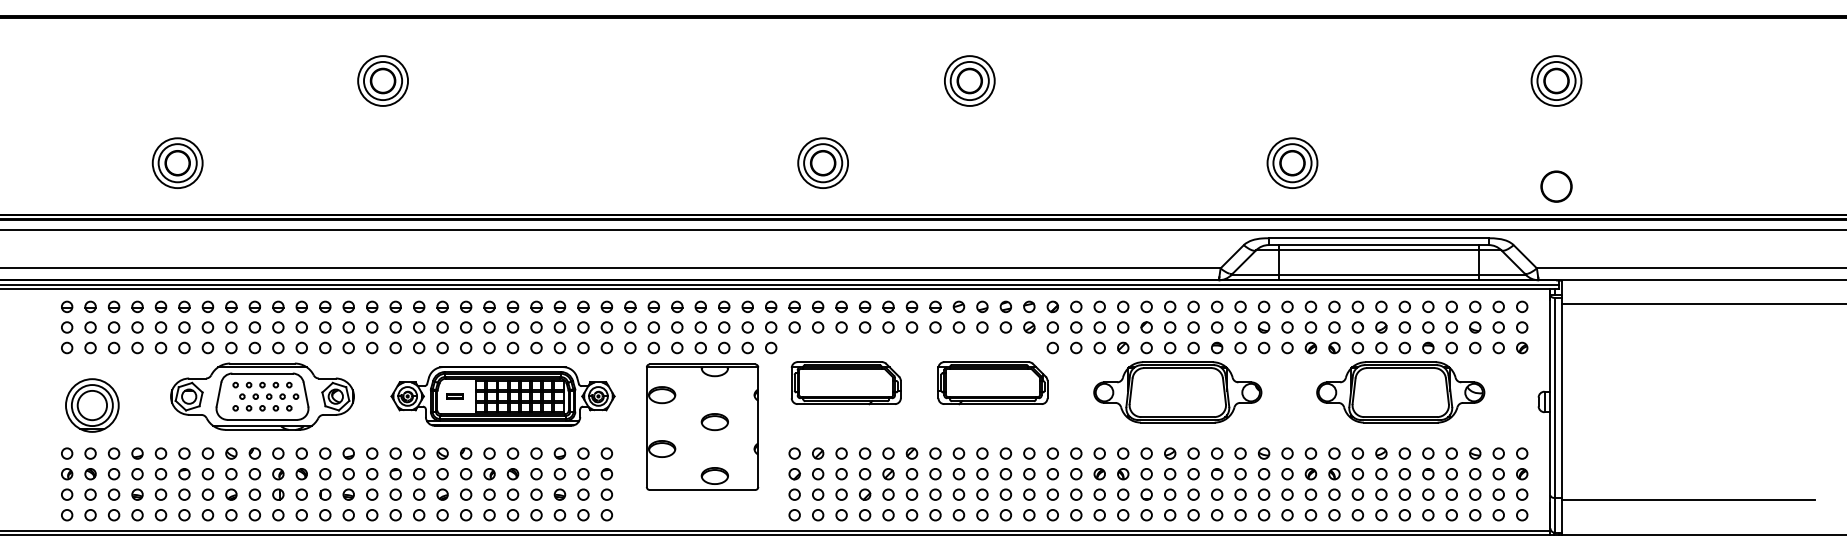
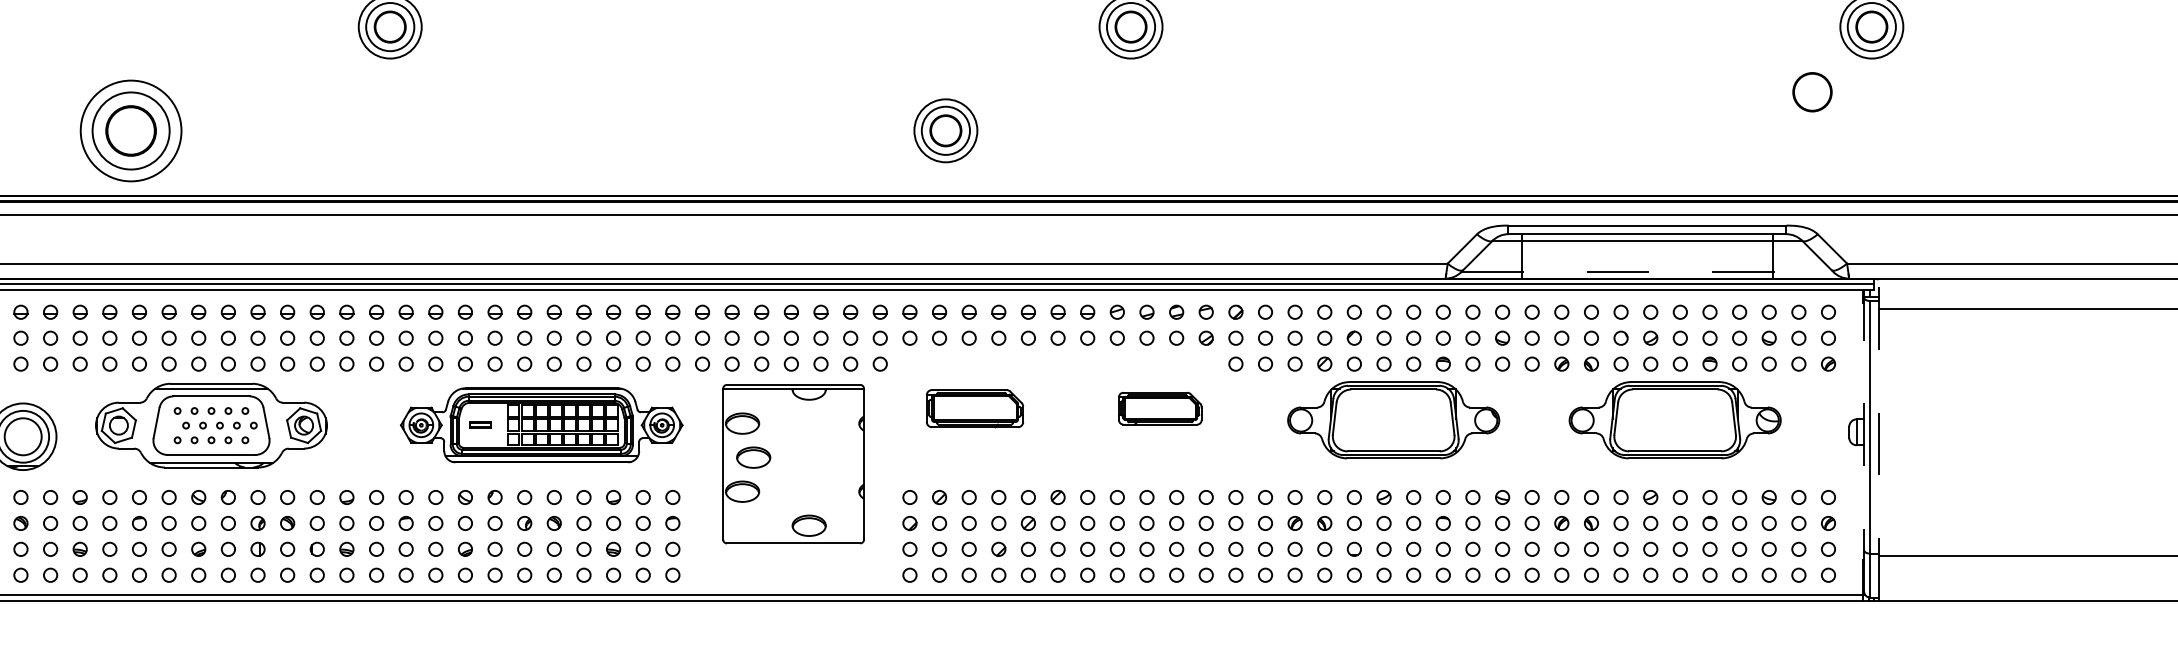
part: (177, 162) -> (130, 129), size x1.6
part: (1292, 162) -> (1538, 129), removed
circle: (1556, 186) -> (1812, 92), moved
line: (1379, 275) -> (1648, 272), solid -> dashed
part: (845, 383) -> (974, 408), size x0.7
part: (992, 383) -> (1159, 408), size x0.6
part: (262, 396) -> (211, 425), moved
line: (1562, 407) -> (1879, 439), solid -> dashed
line: (1550, 408) -> (1864, 440), solid -> dashed
part: (714, 422) -> (753, 458), moved

